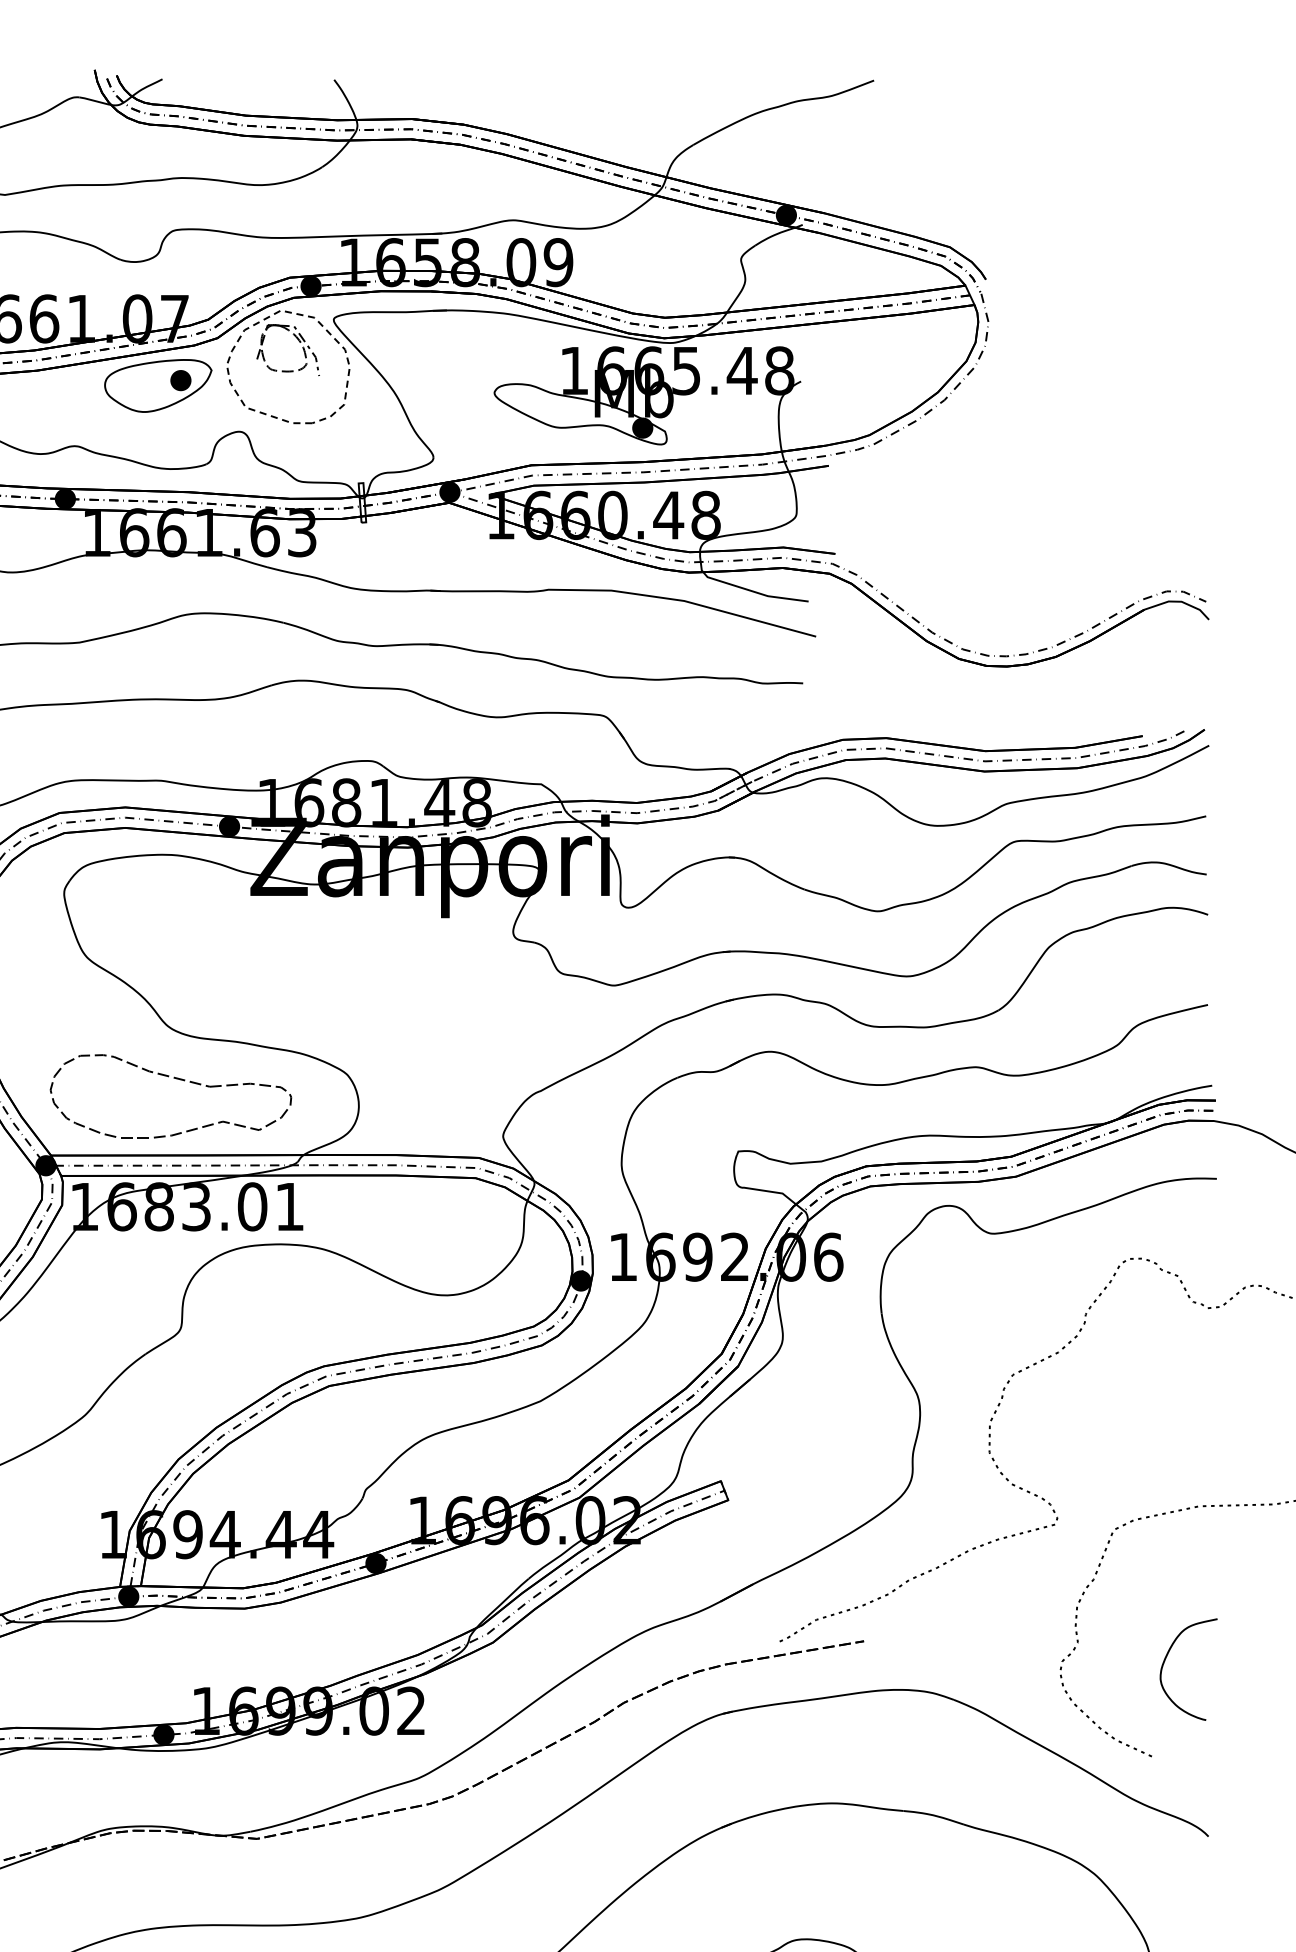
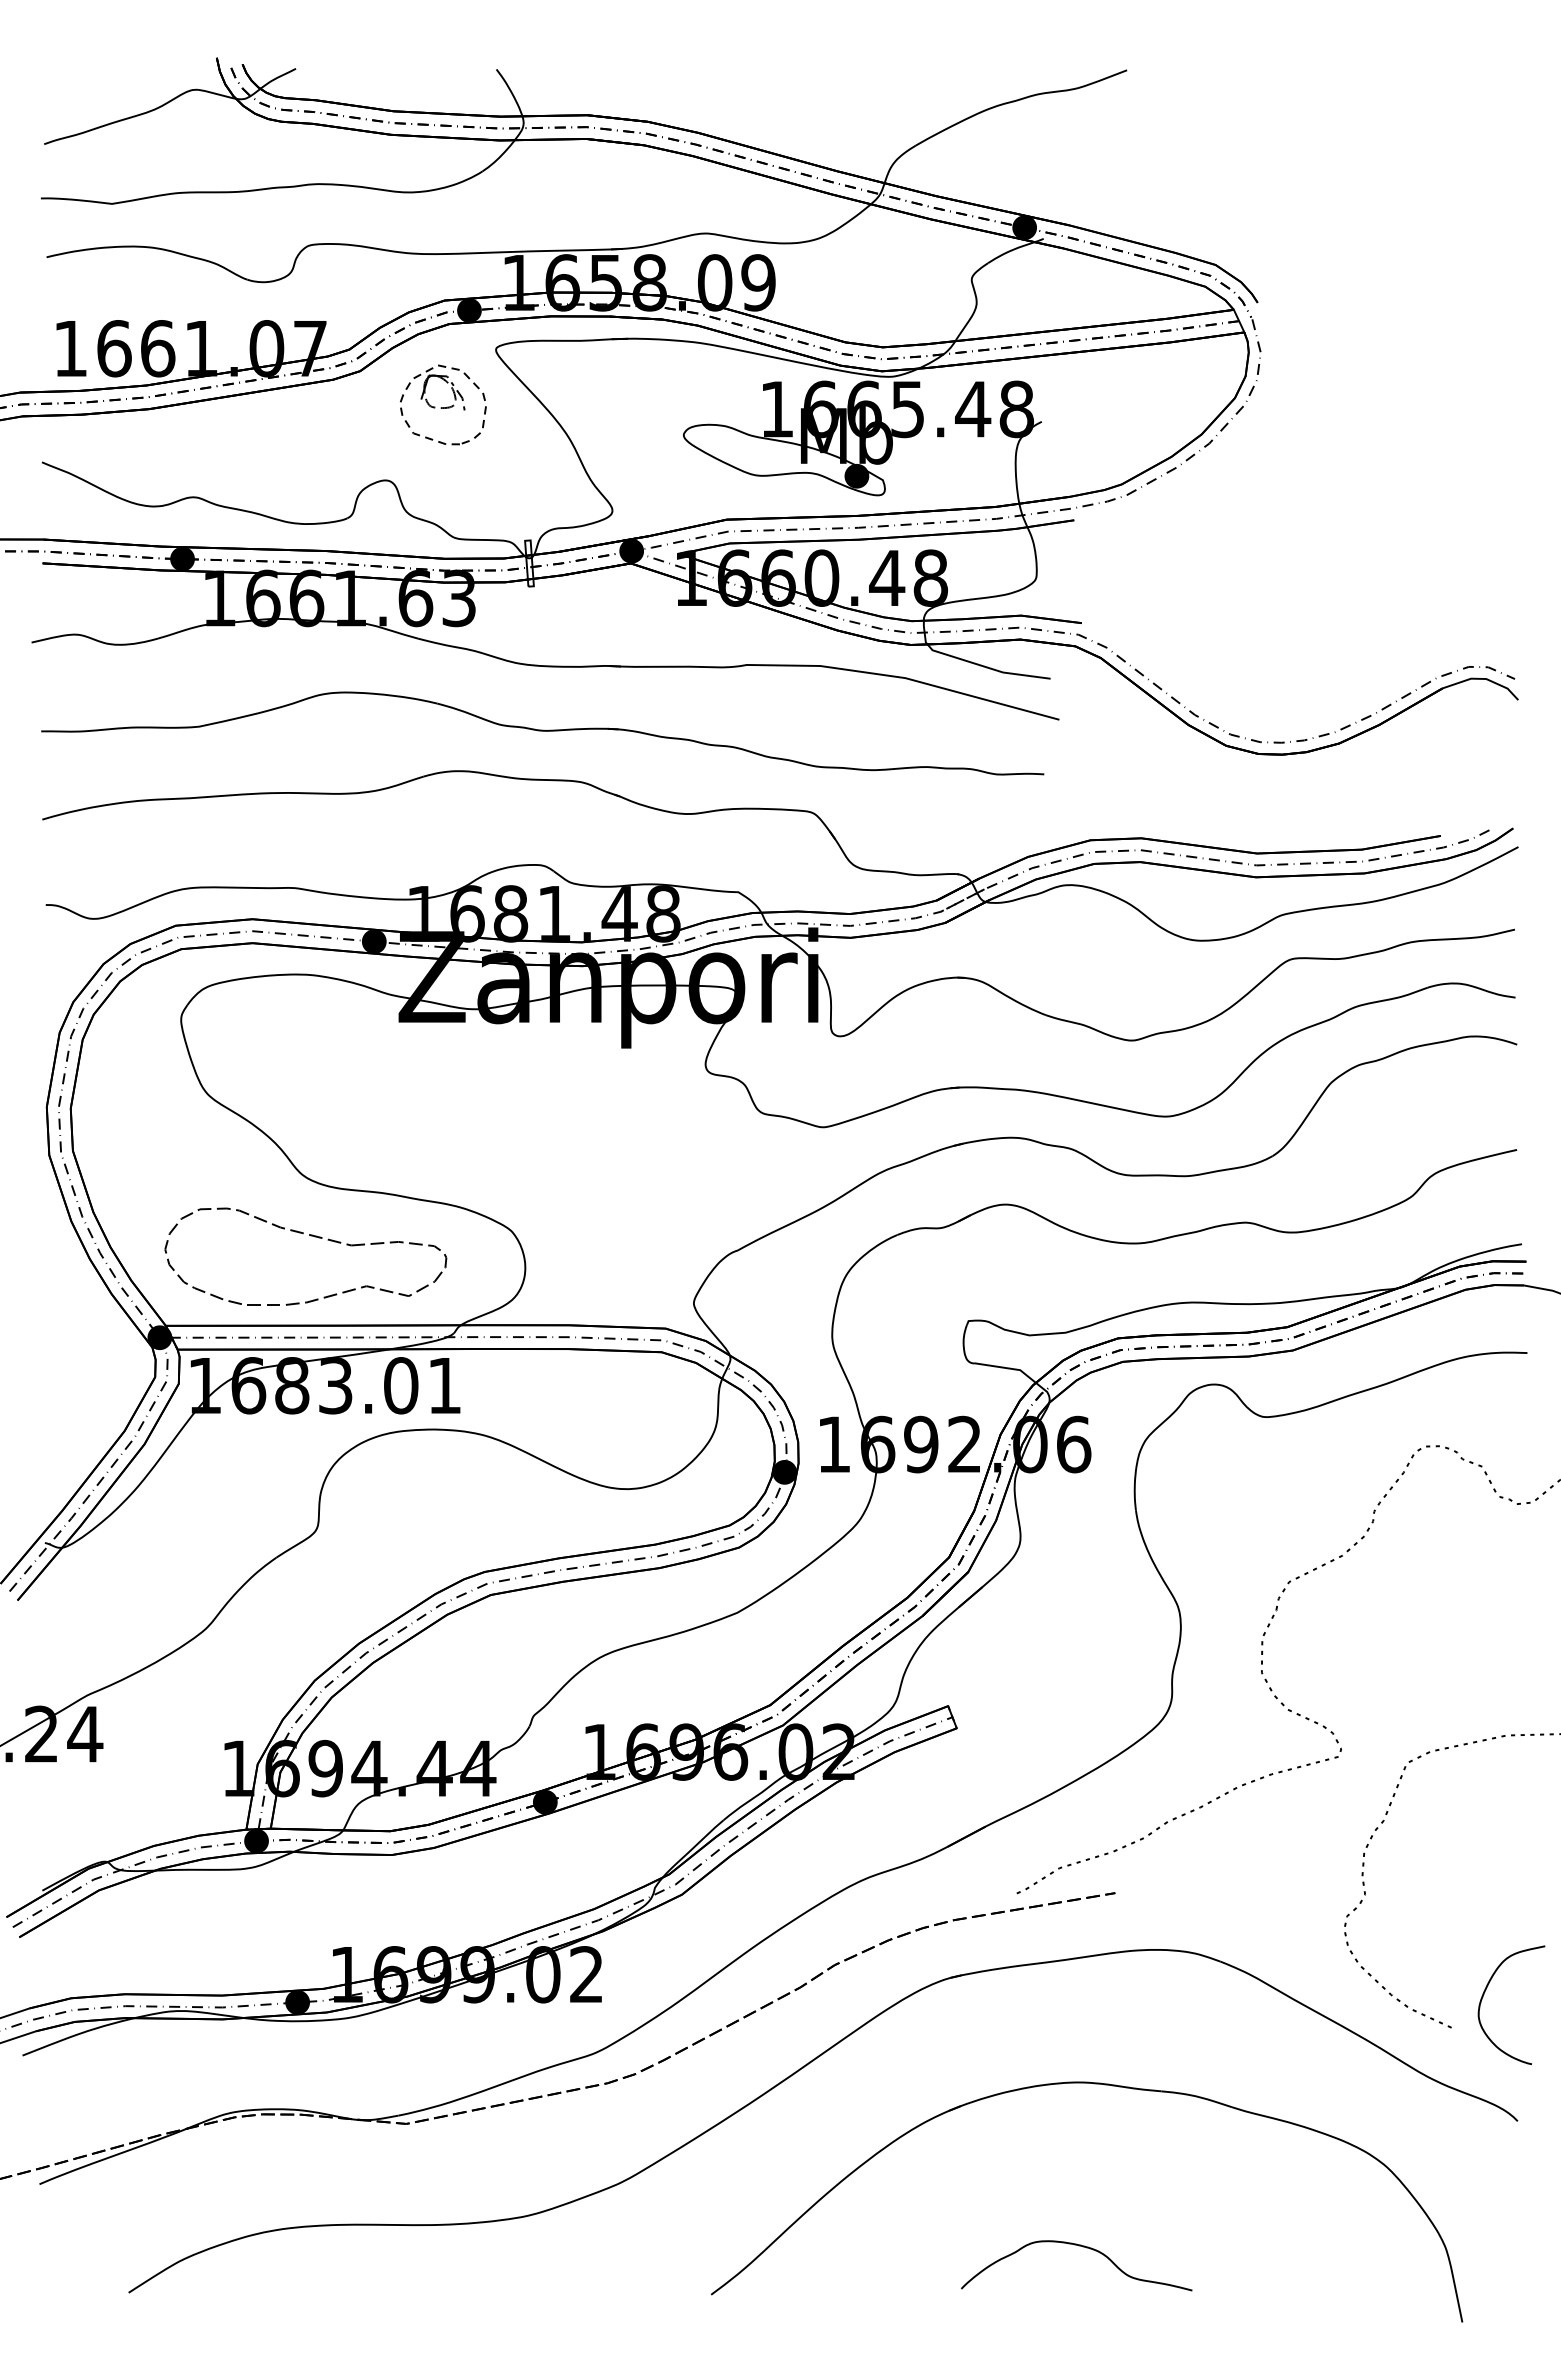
part: (288, 366) -> (443, 404), size x0.6
part: (158, 385) -> (291, 426), removed
curve: (1166, 1658) -> (1485, 1992), moved

